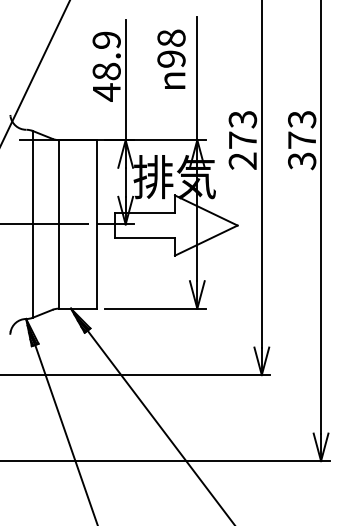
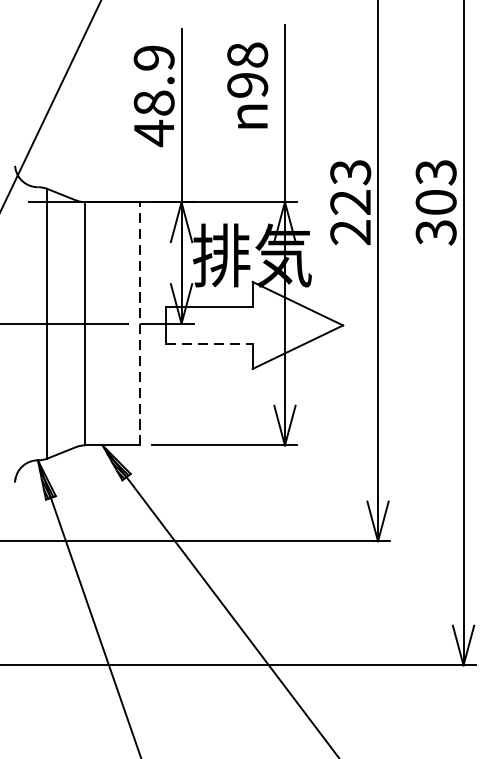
text: (242, 139) -> (350, 201), 273 -> 223
text: (302, 139) -> (436, 201), 373 -> 303
line: (96, 223) -> (139, 322), solid -> dashed
line: (145, 238) -> (210, 344), solid -> dashed

